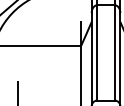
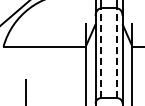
line: (97, 53) -> (101, 53), solid -> dashed
line: (114, 53) -> (117, 53), solid -> dashed

